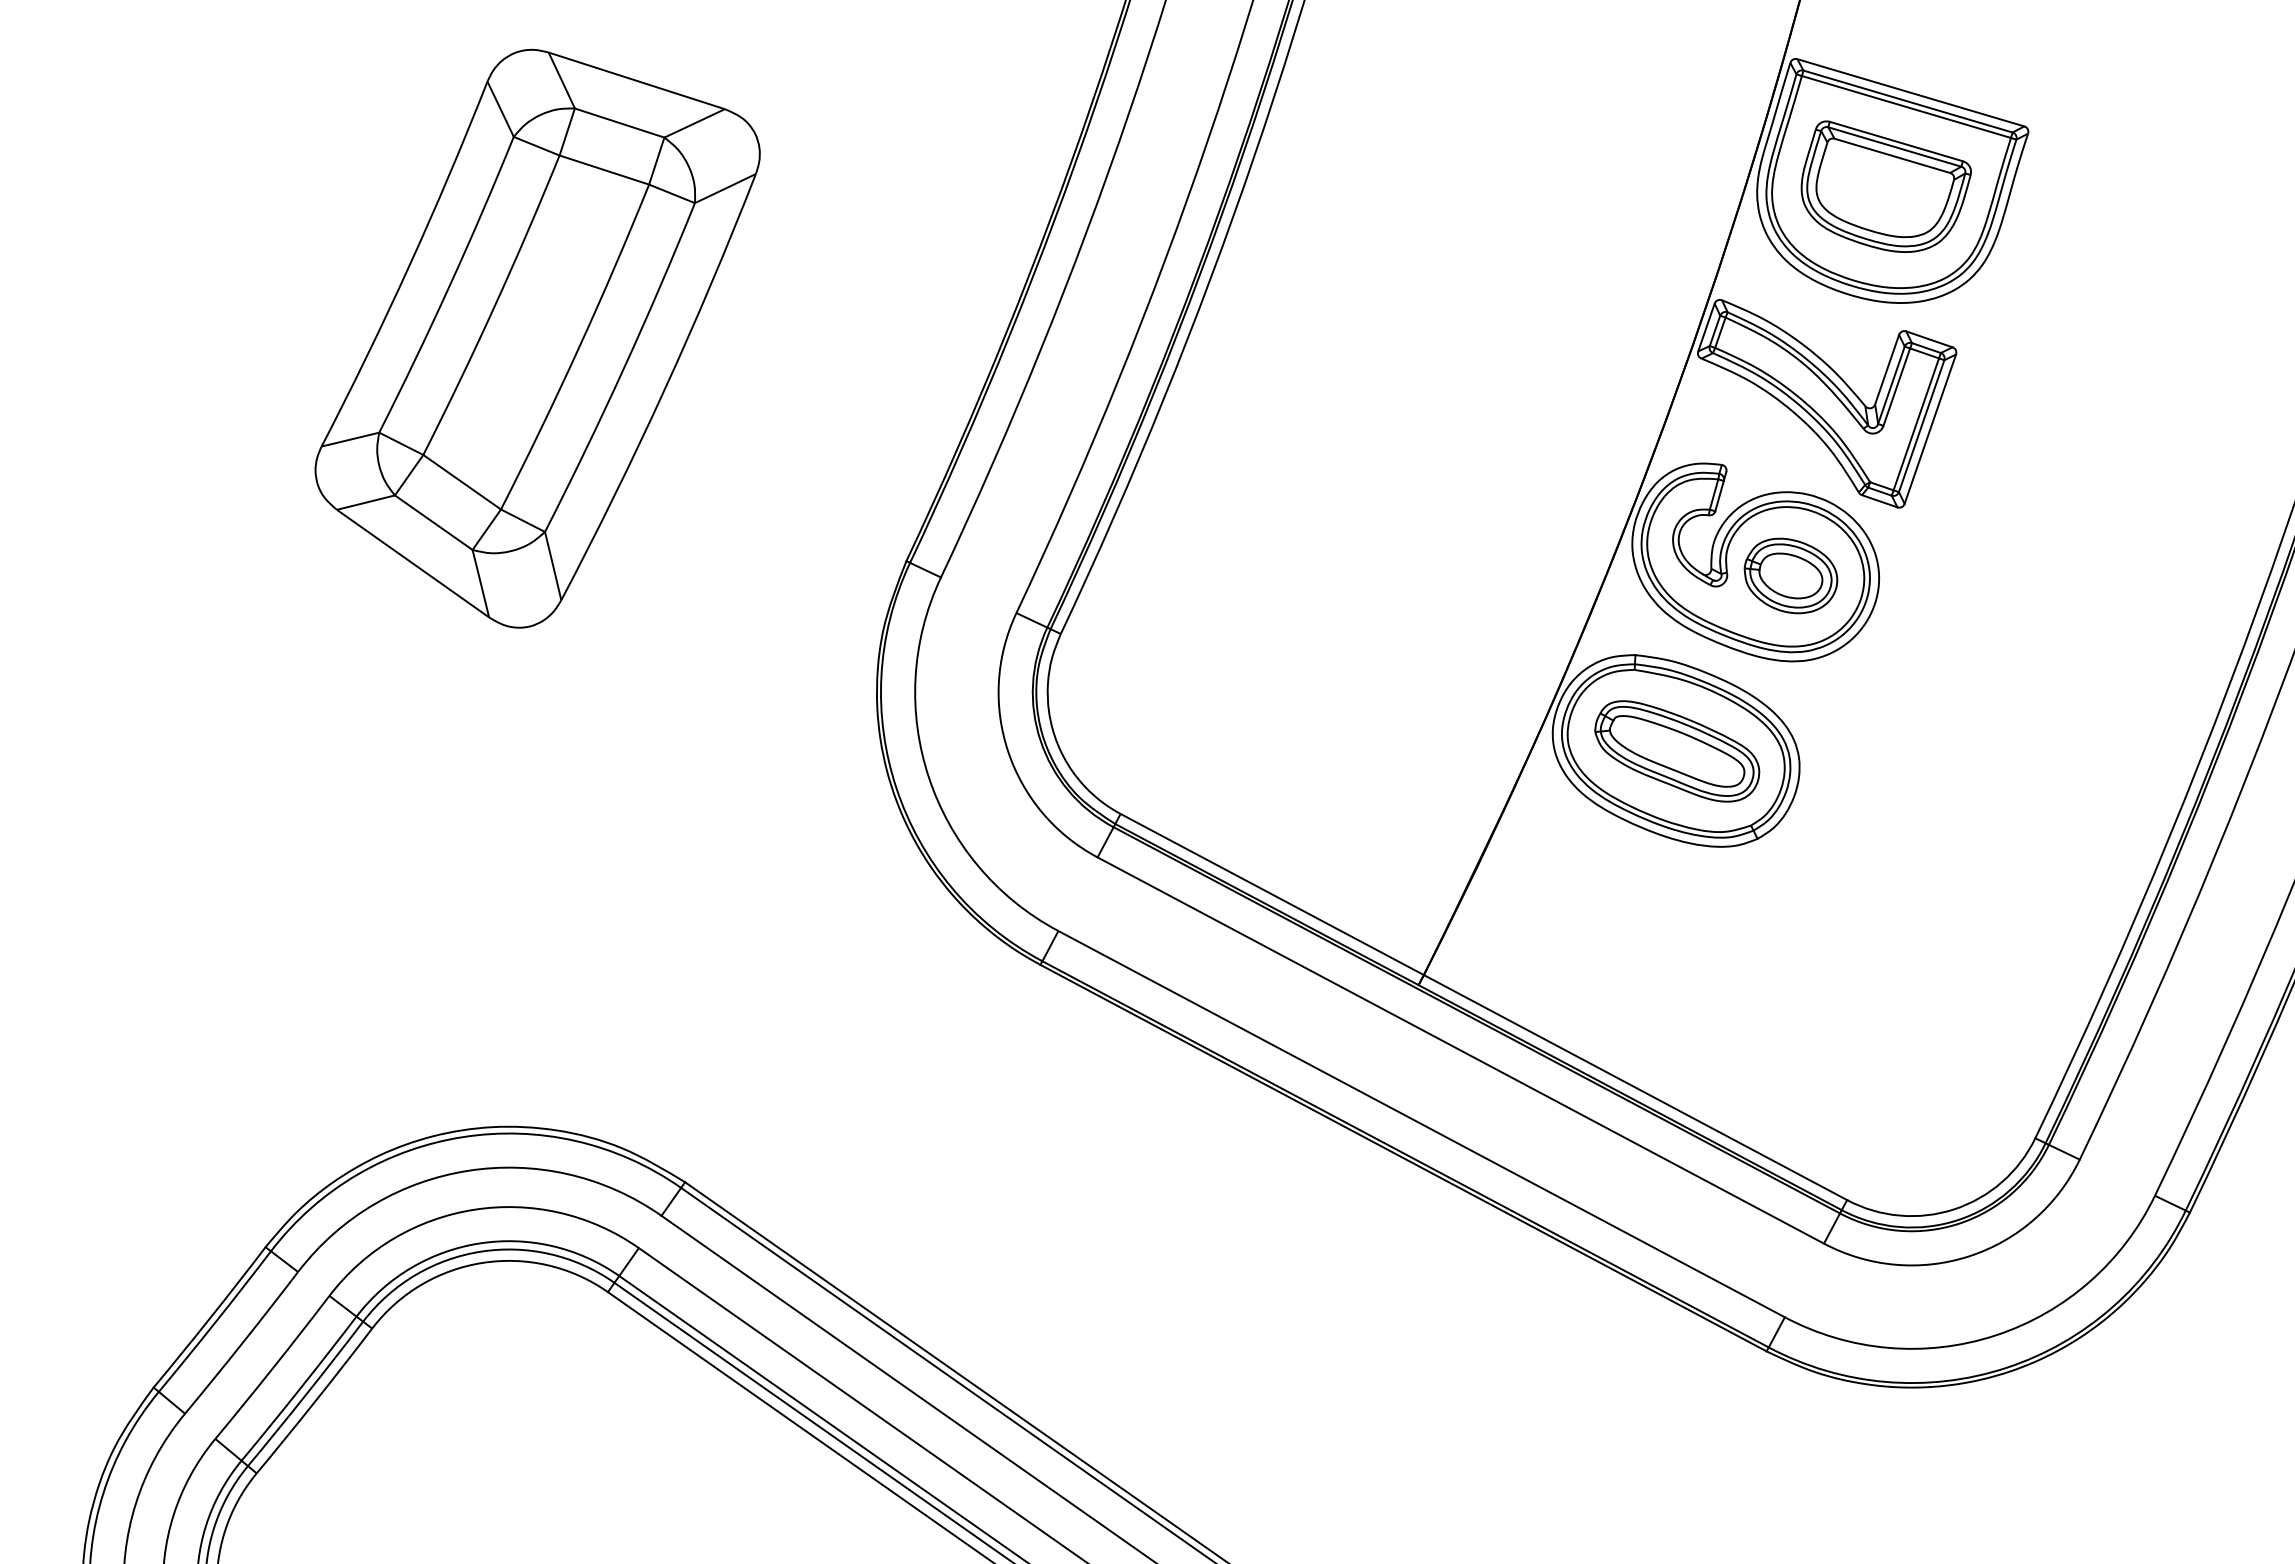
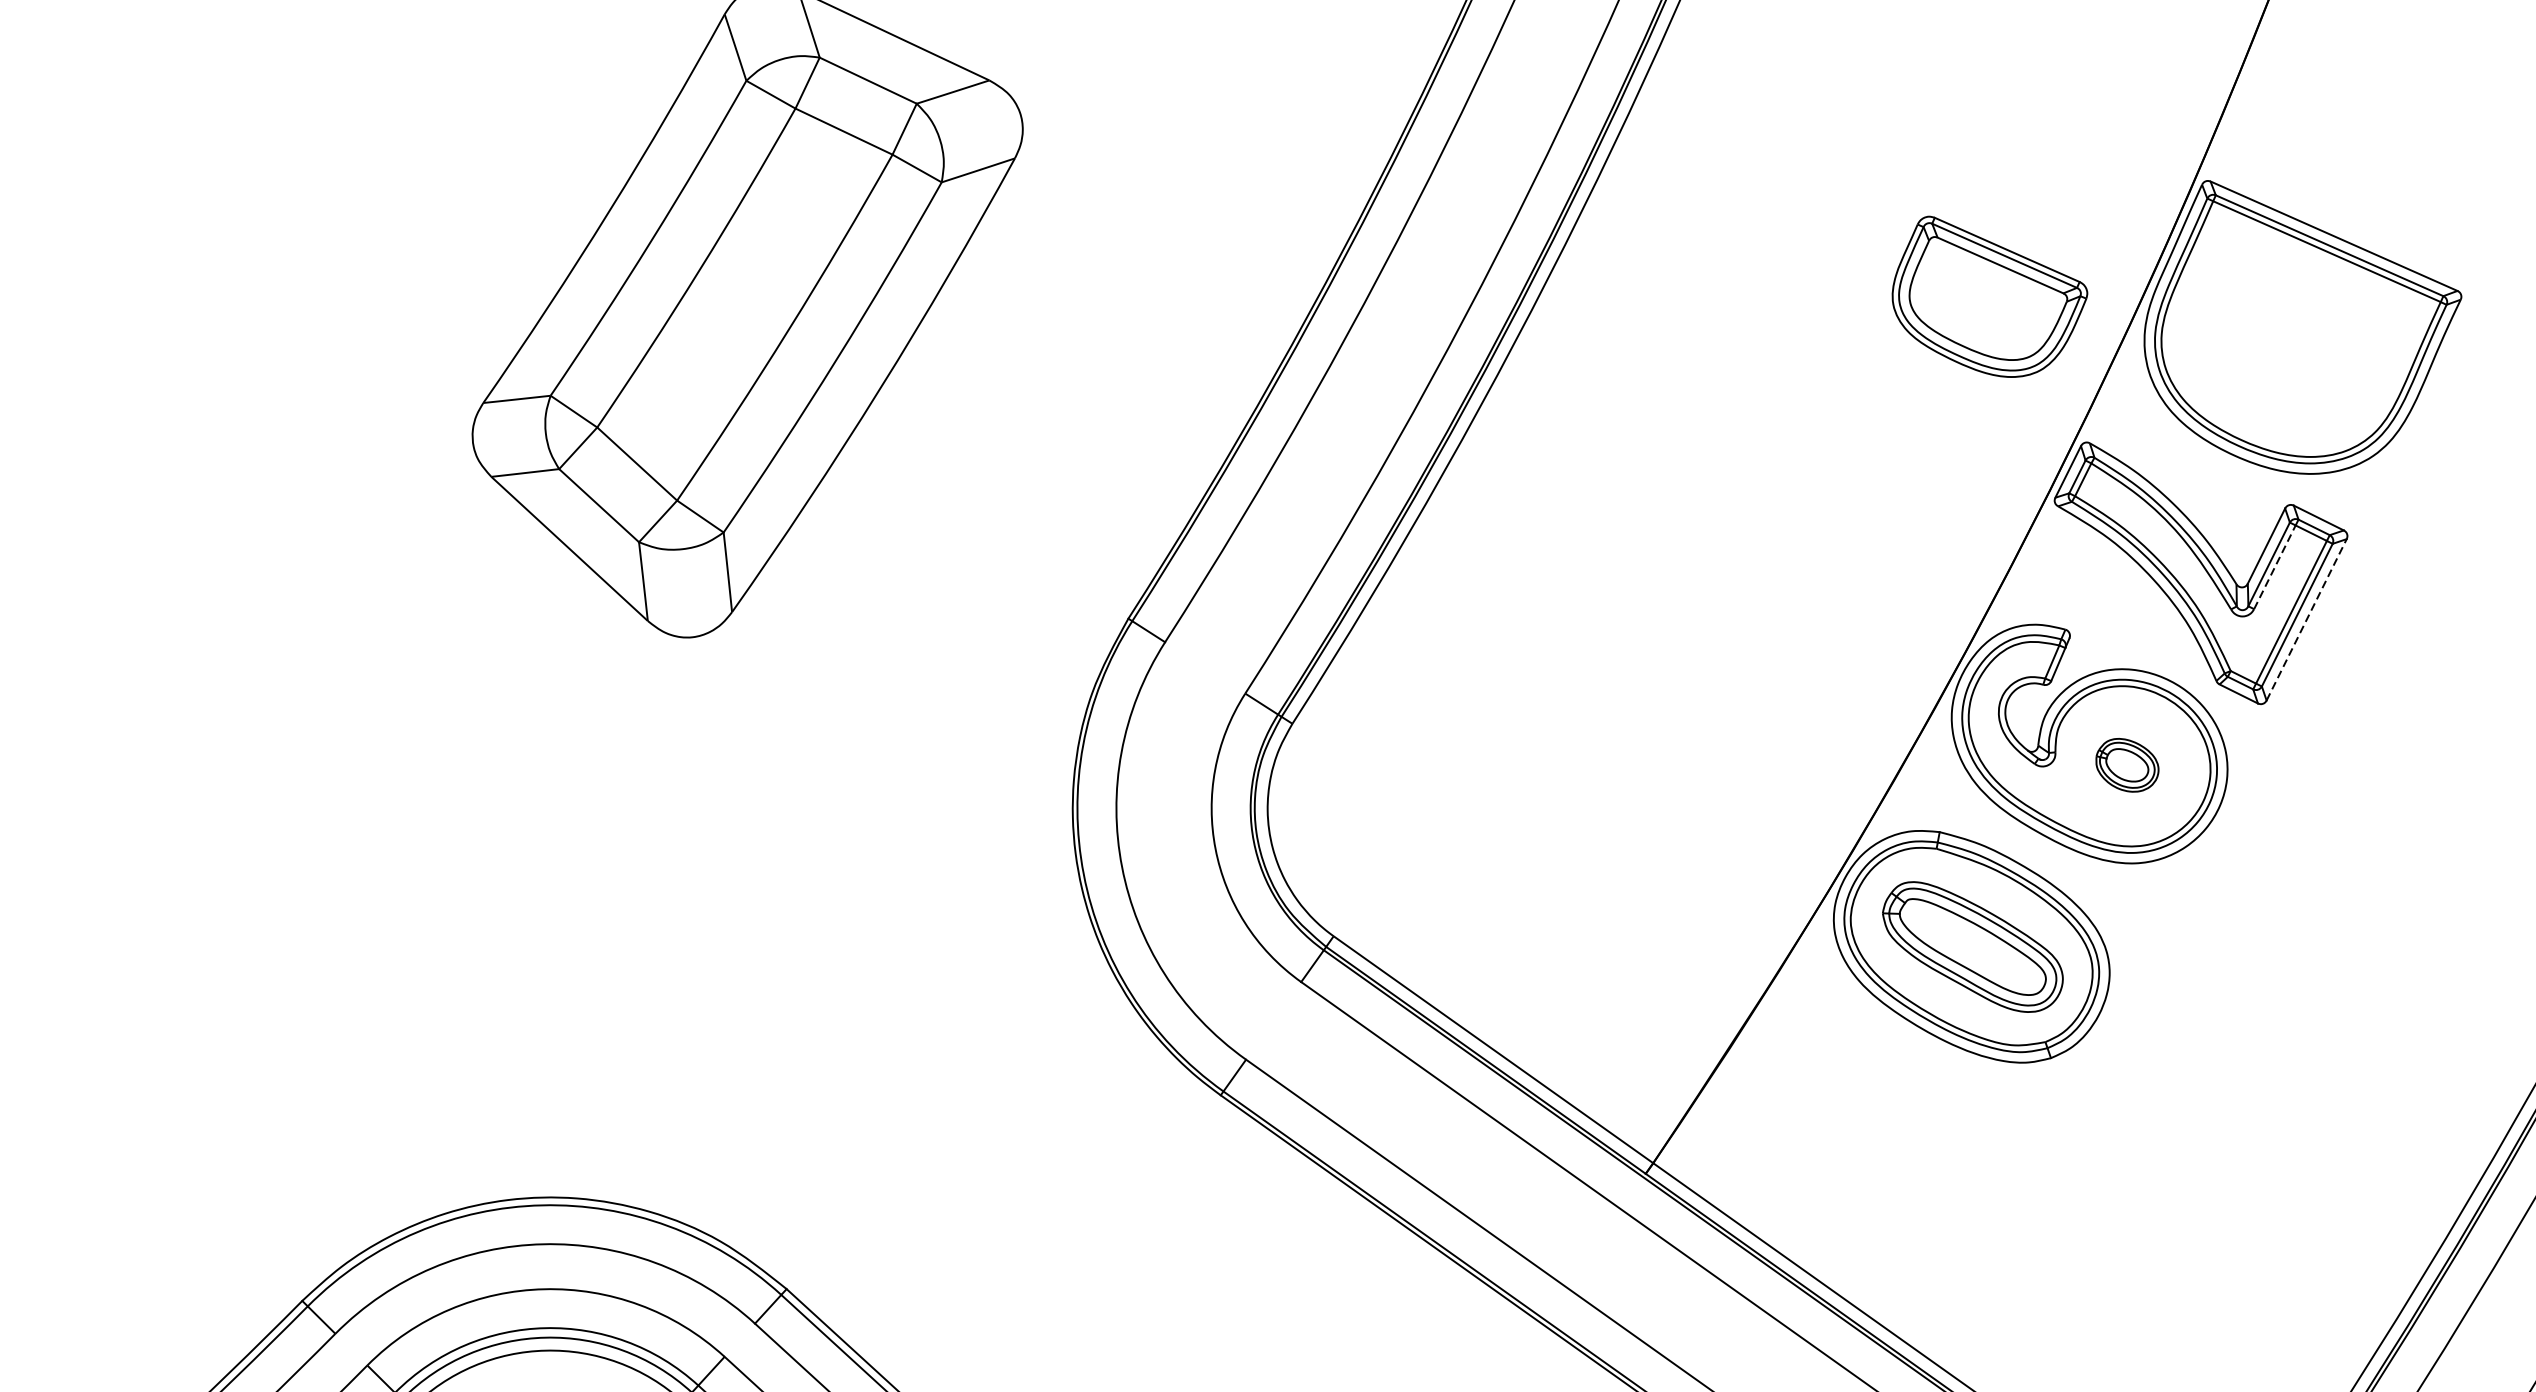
part: (1885, 186) -> (1988, 299), moved
line: (1896, 387) -> (2274, 567), solid -> dashed
line: (1930, 429) -> (2306, 620), solid -> dashed
part: (1790, 575) -> (2126, 764), size x0.6

